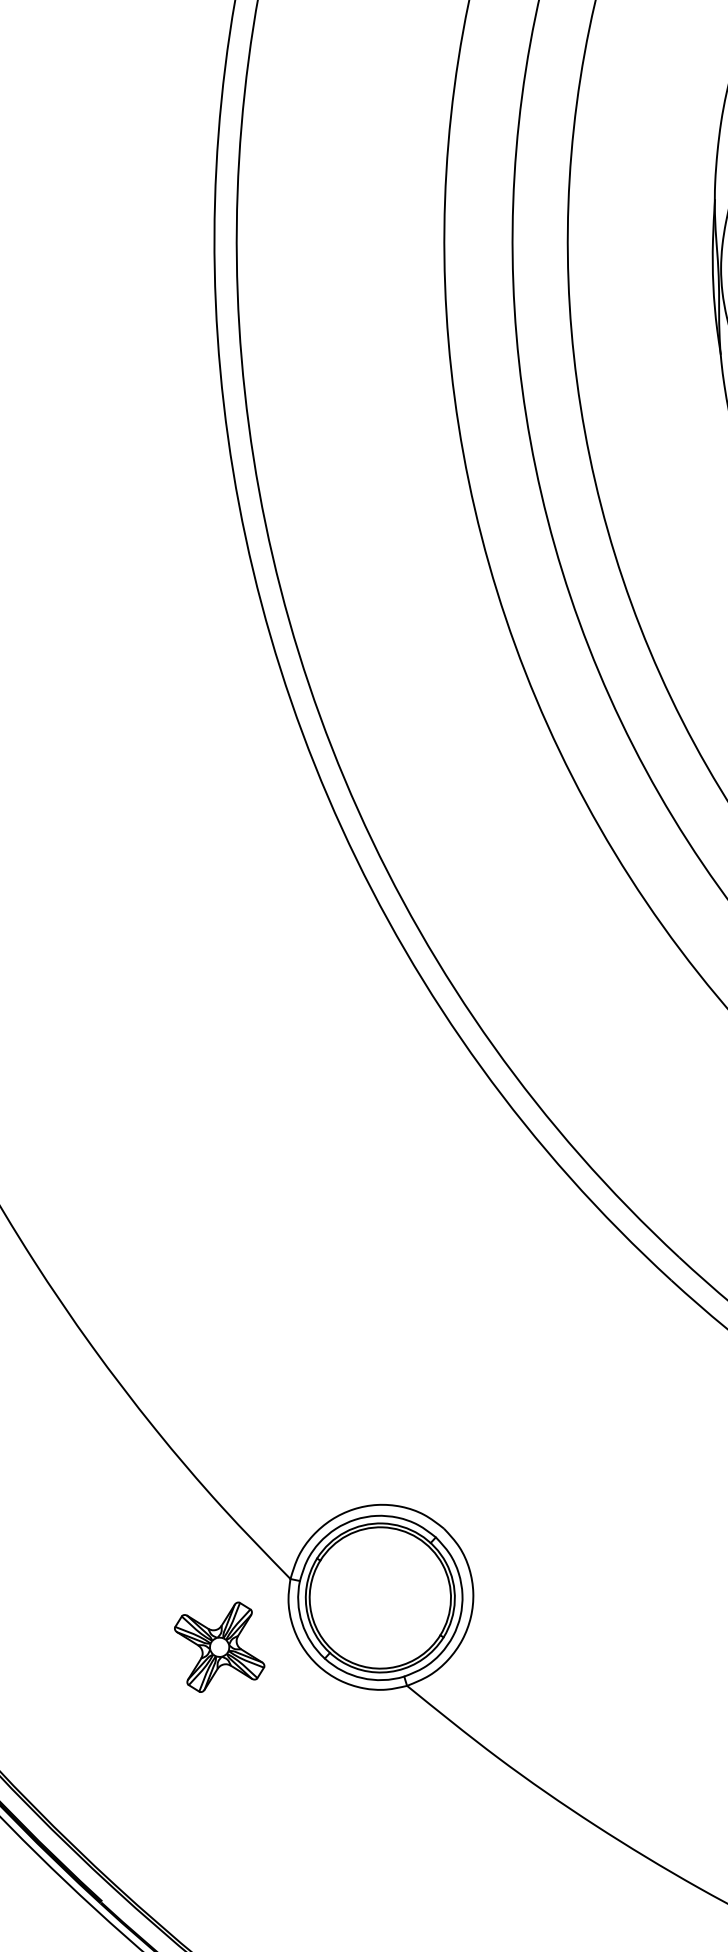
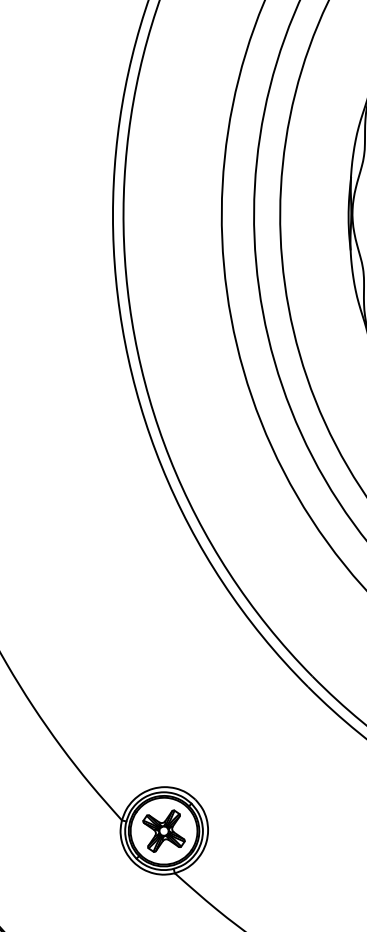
part: (218, 1645) -> (163, 830), moved

